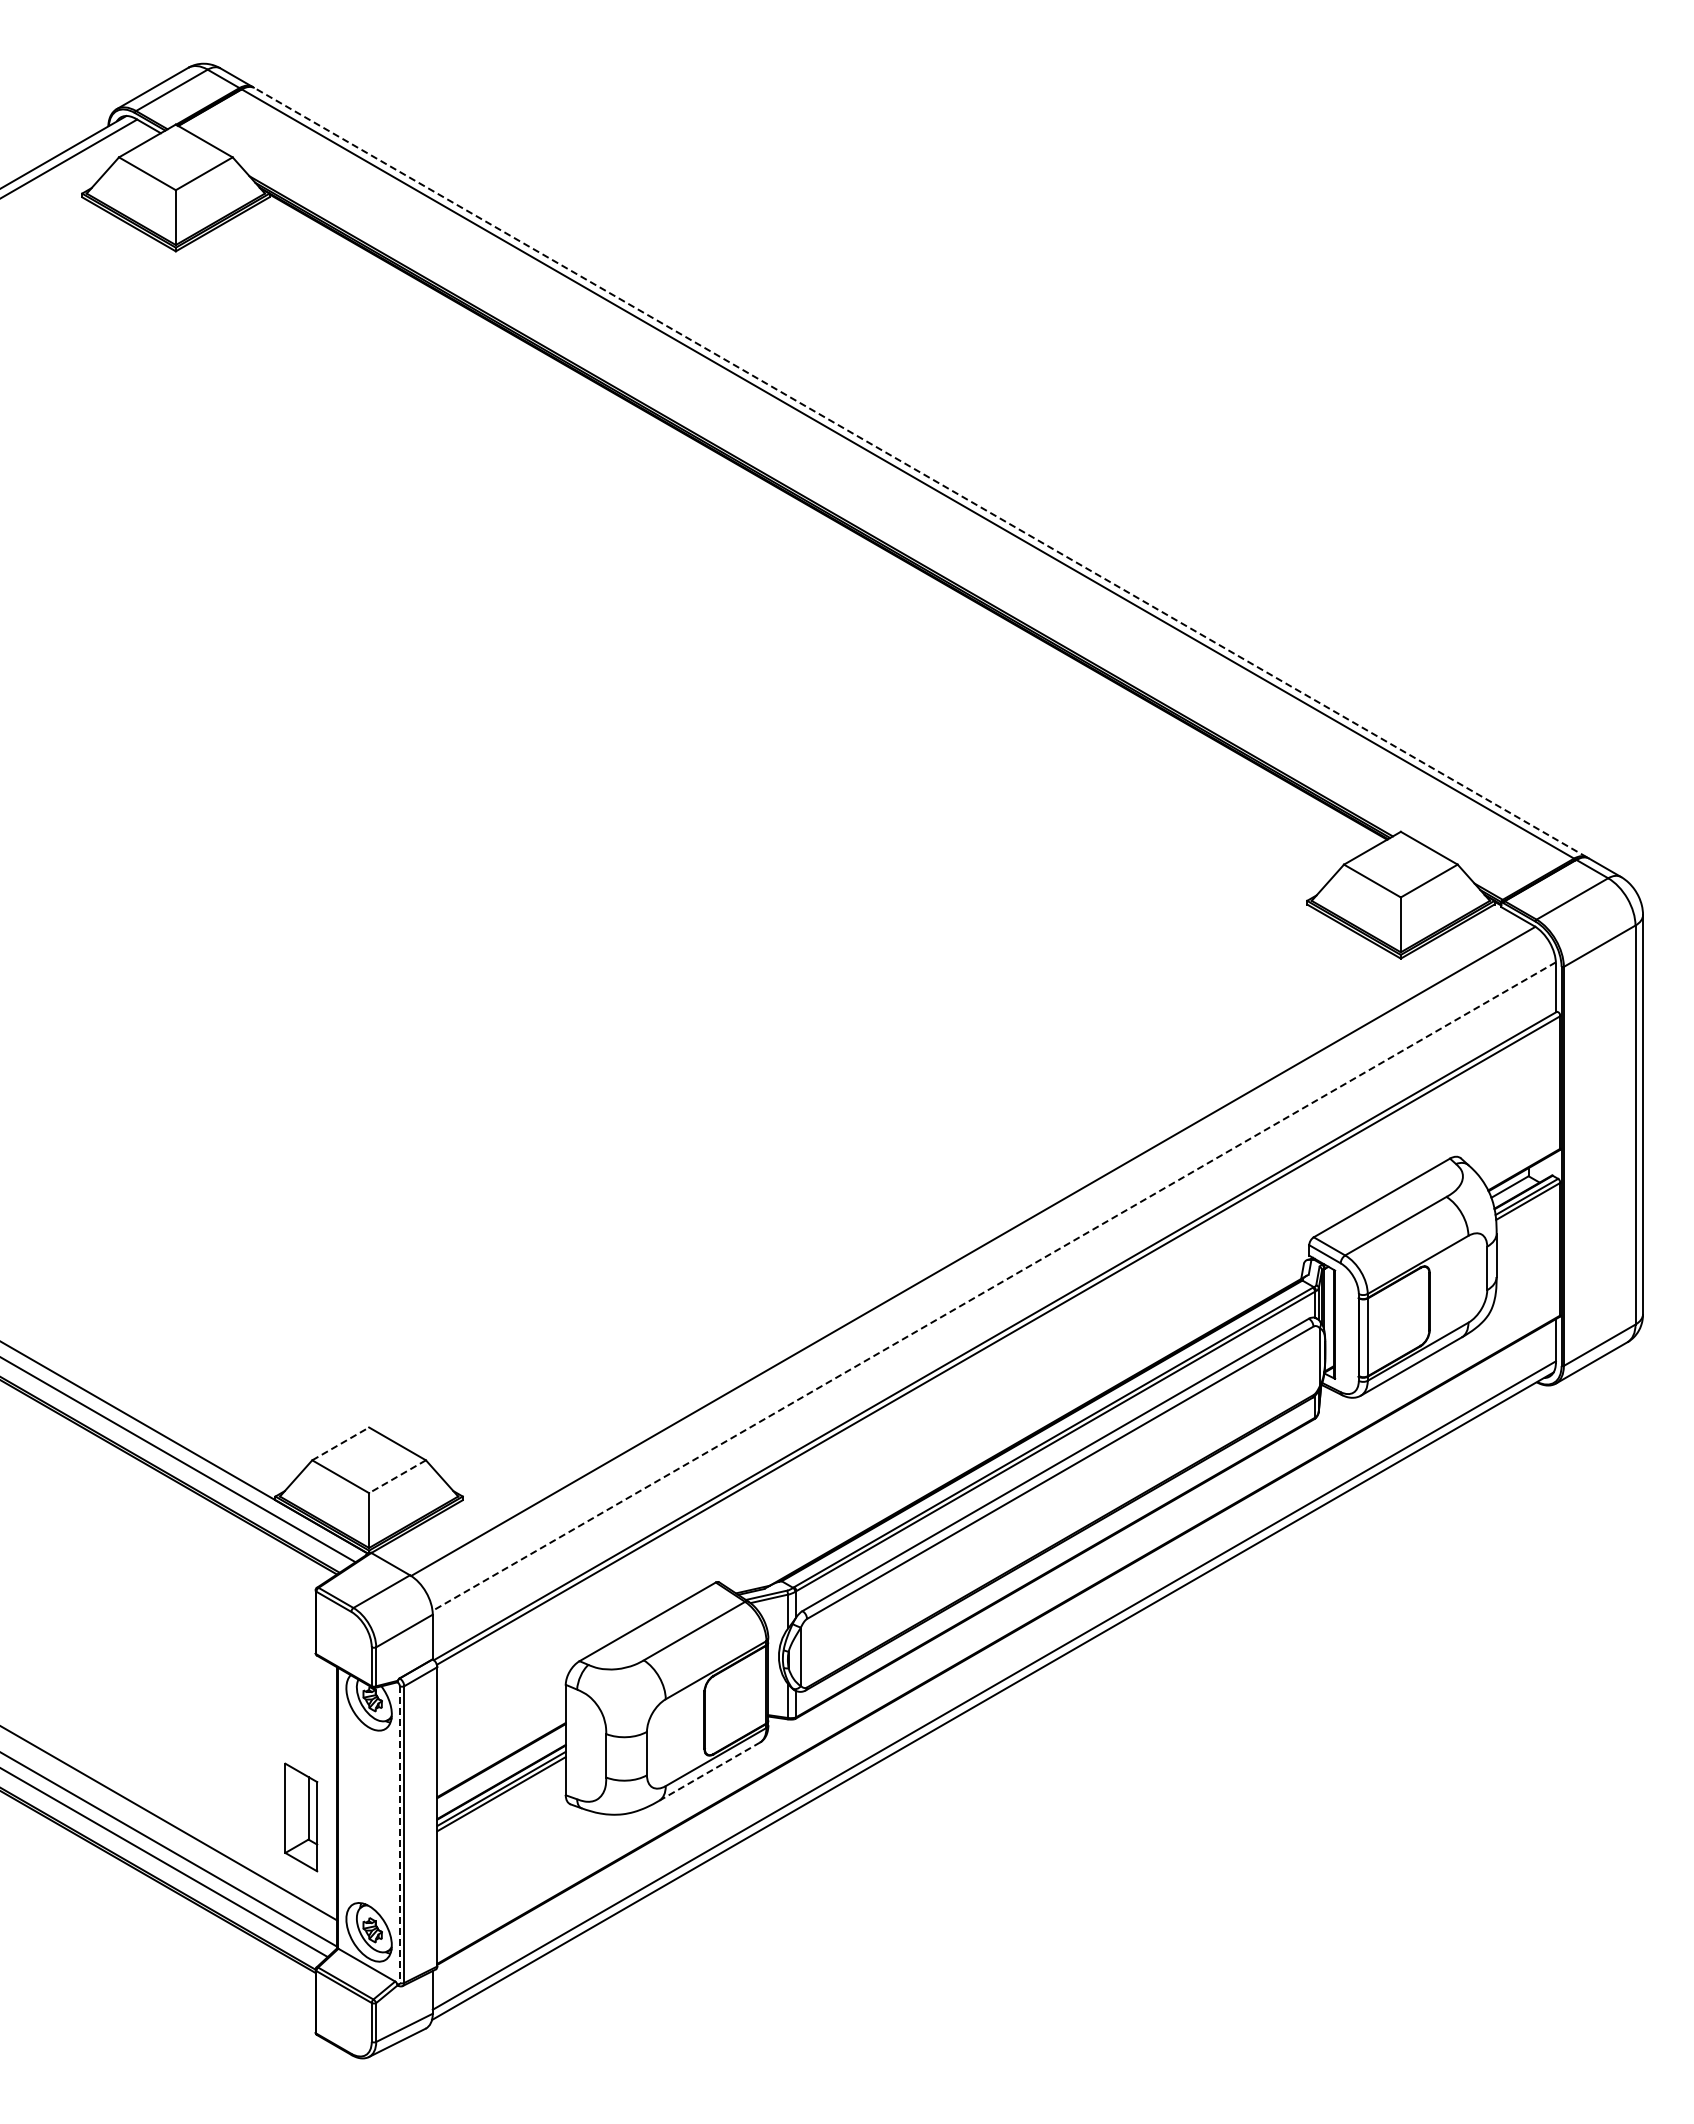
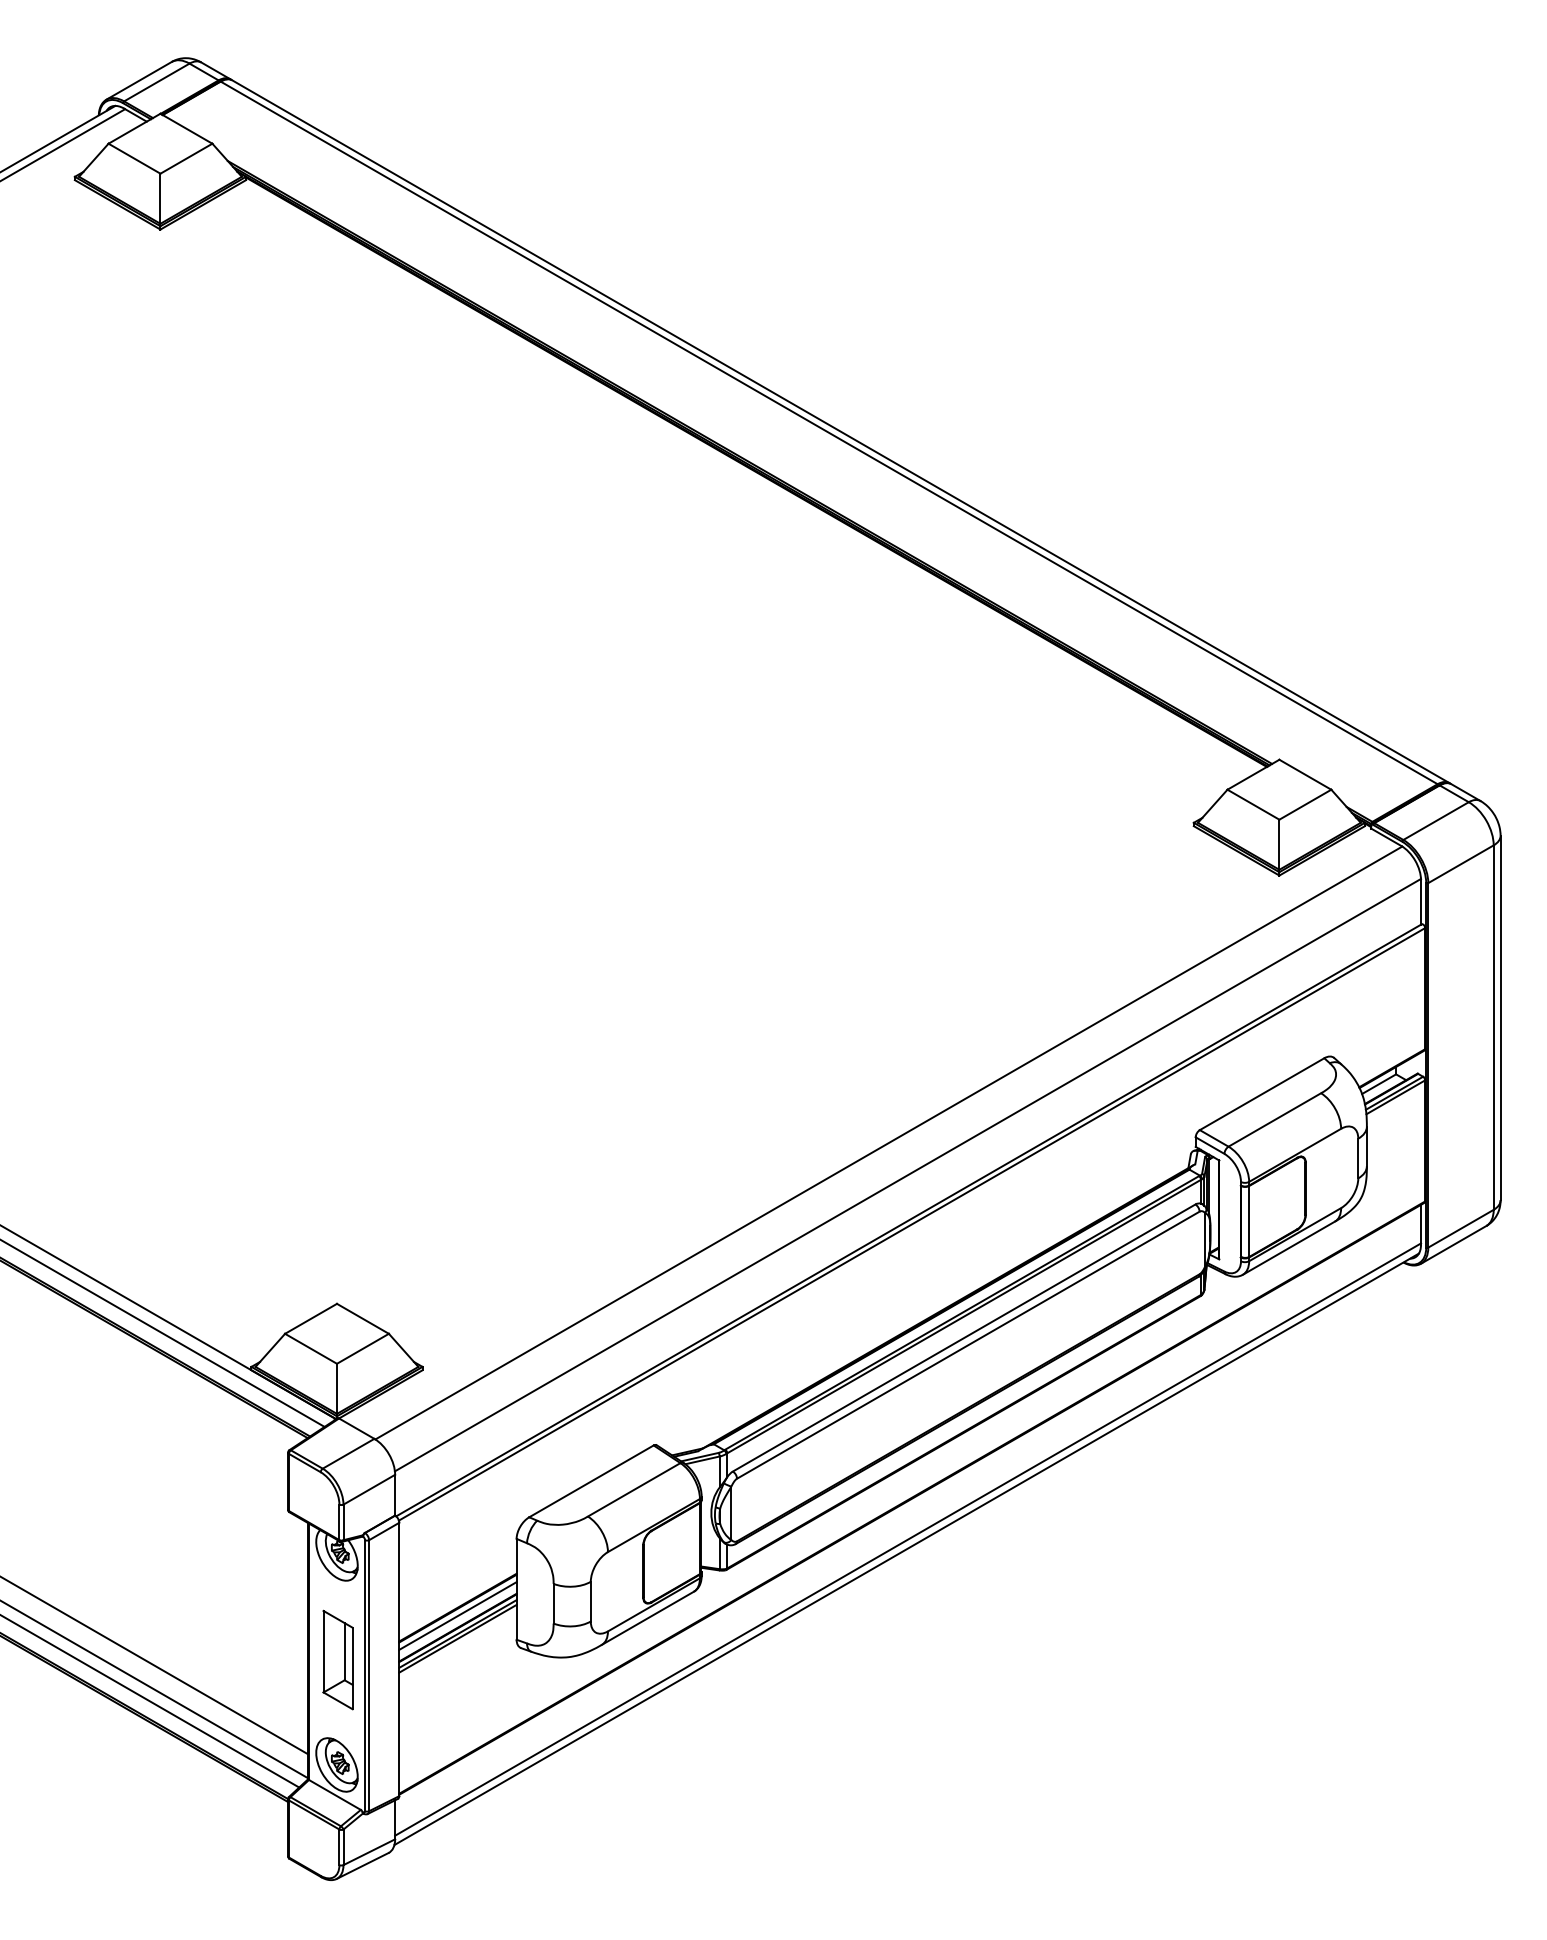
line: (920, 472) -> (840, 431), dashed -> solid
line: (994, 1286) -> (908, 1175), dashed -> solid
line: (340, 1443) -> (310, 1318), dashed -> solid
line: (397, 1476) -> (362, 1348), dashed -> solid
line: (501, 1769) -> (457, 1616), added
line: (709, 1771) -> (647, 1618), dashed -> solid
part: (301, 1817) -> (338, 1660), moved
line: (399, 1835) -> (364, 1676), dashed -> solid

